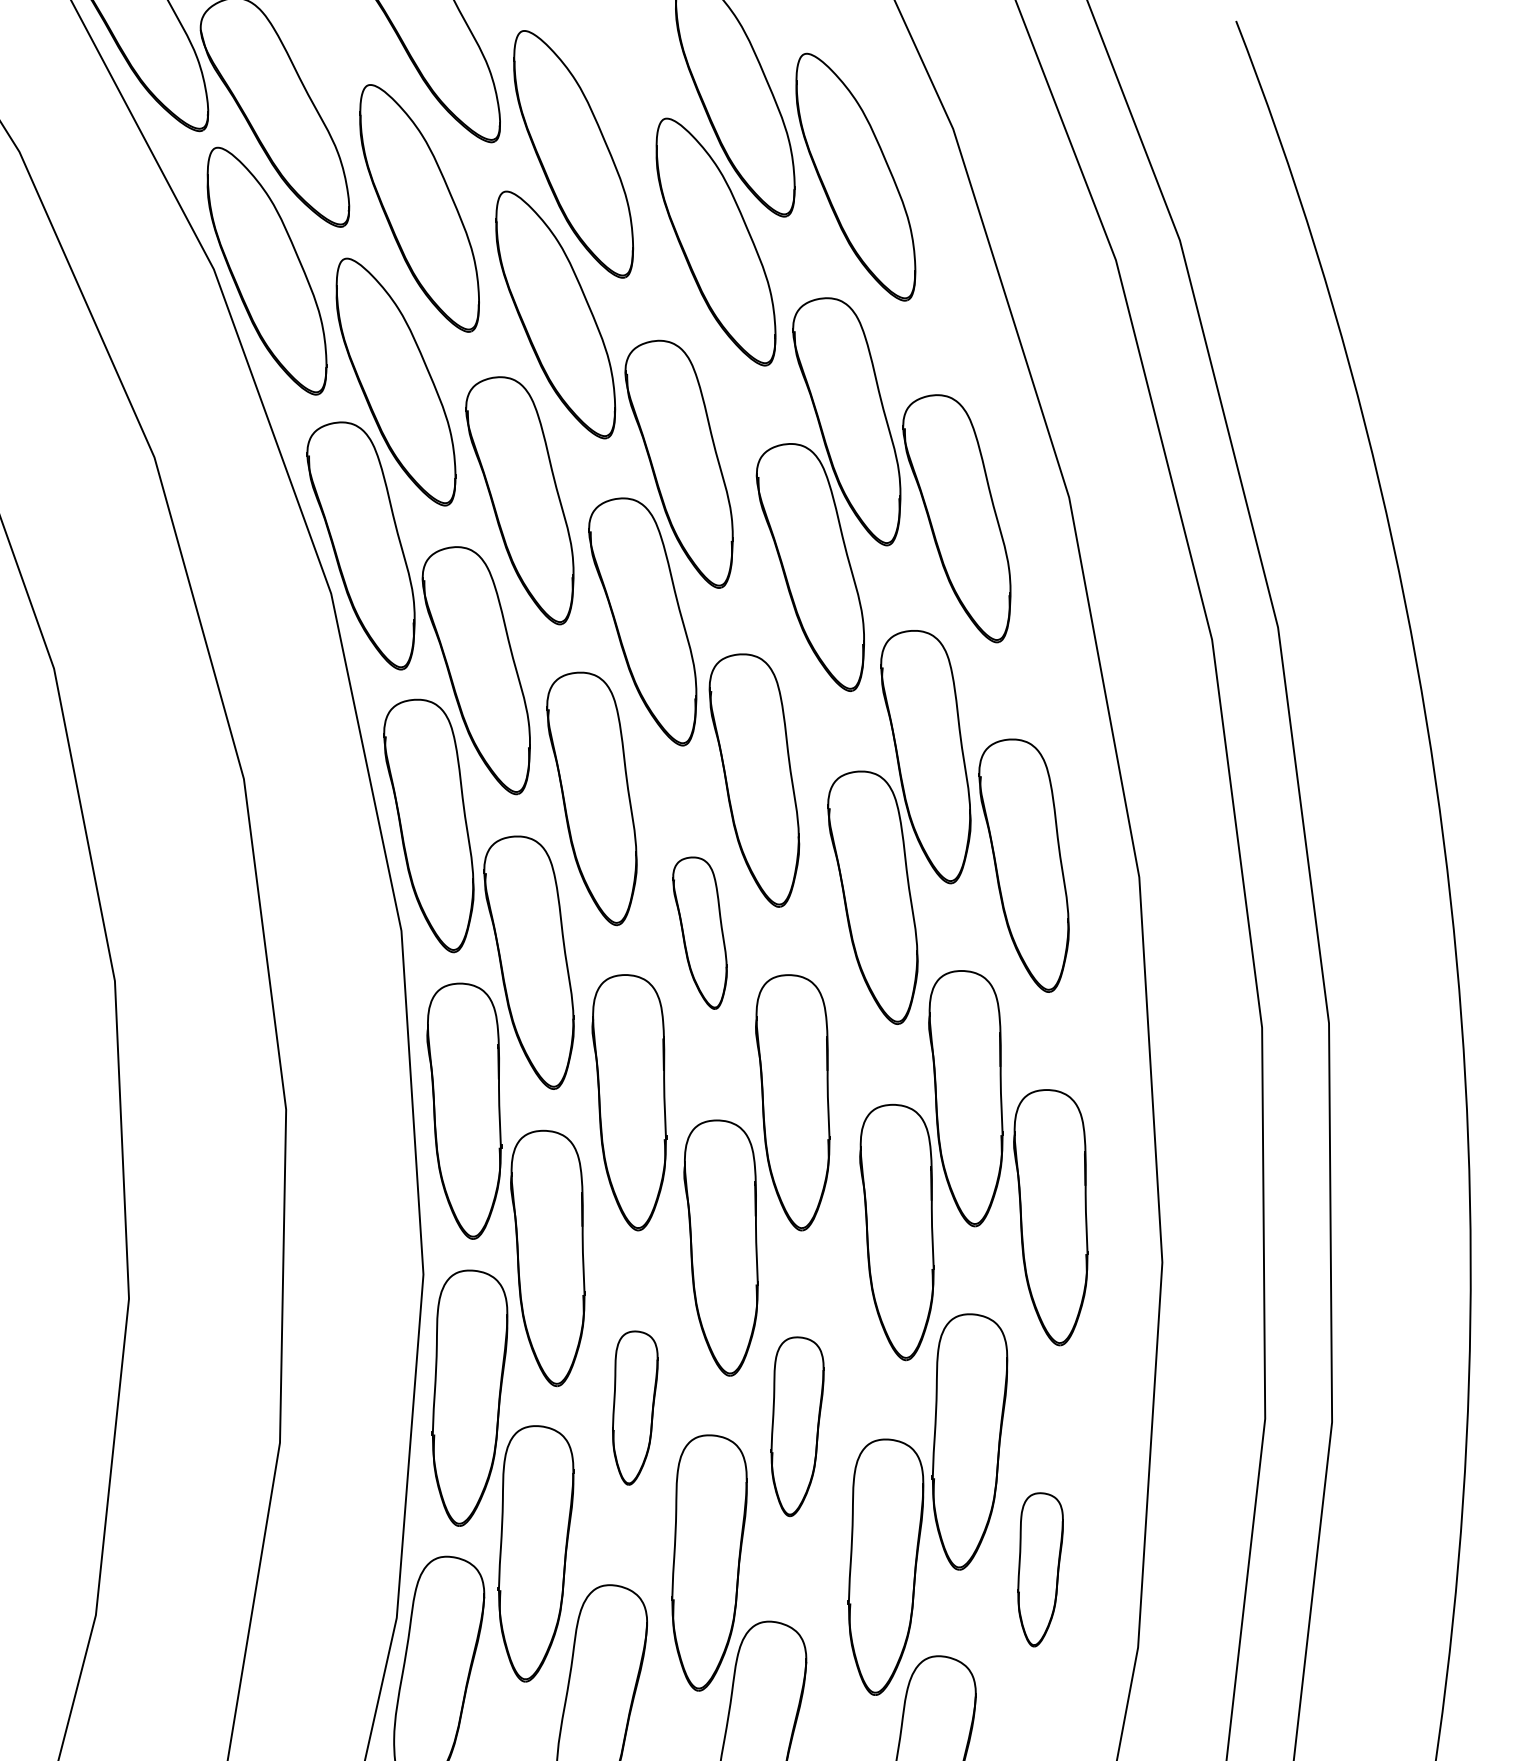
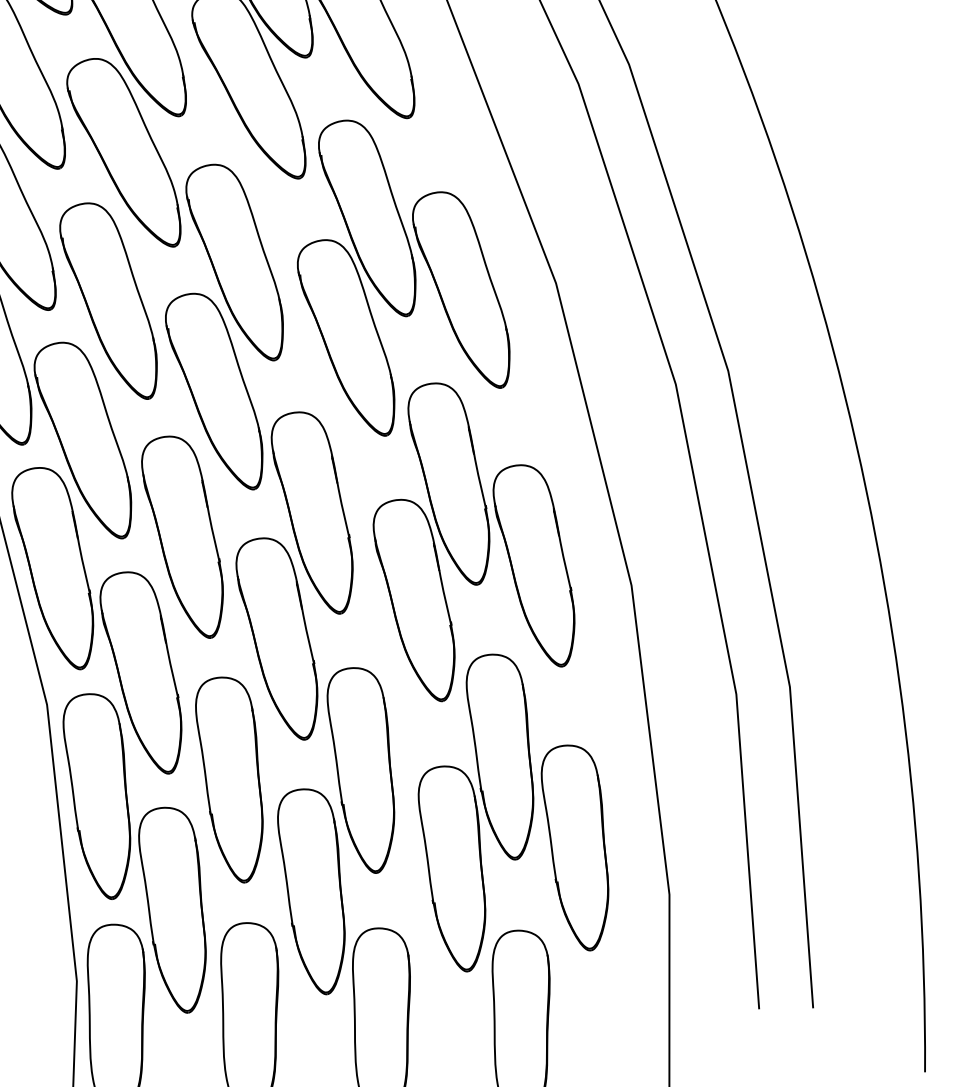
part: (699, 933) -> (215, 393), size x1.67
part: (635, 1407) -> (235, 778), size x1.67
part: (797, 1426) -> (366, 769), size x1.43
part: (1040, 1569) -> (580, 847), size x1.67

